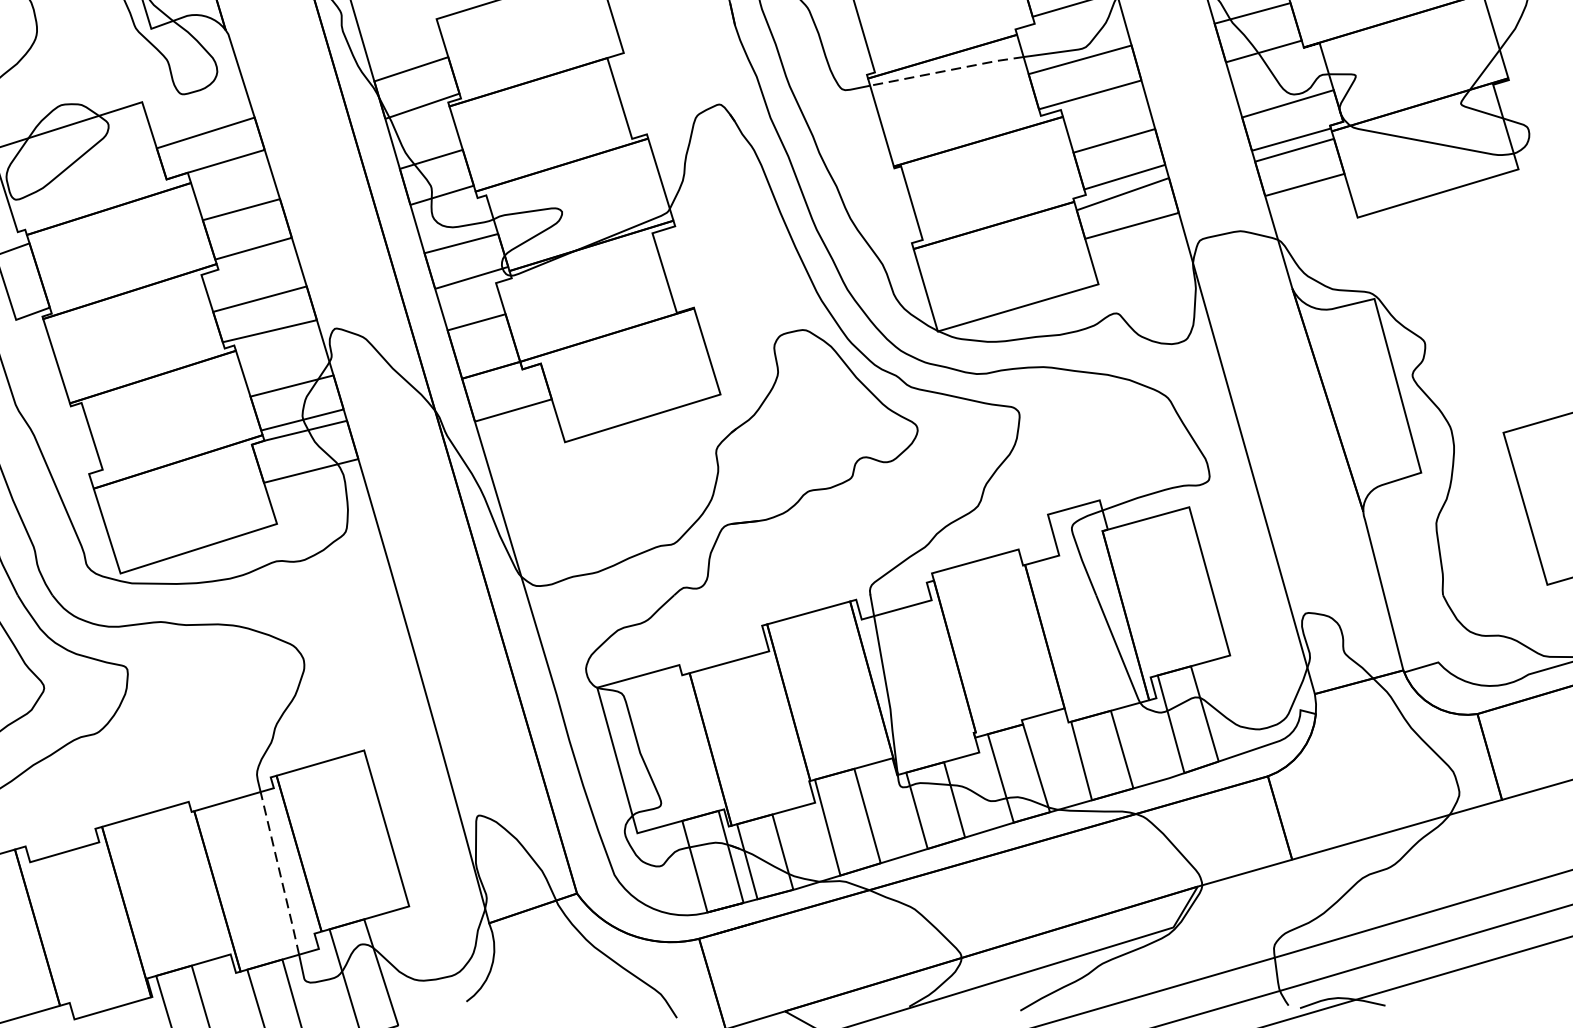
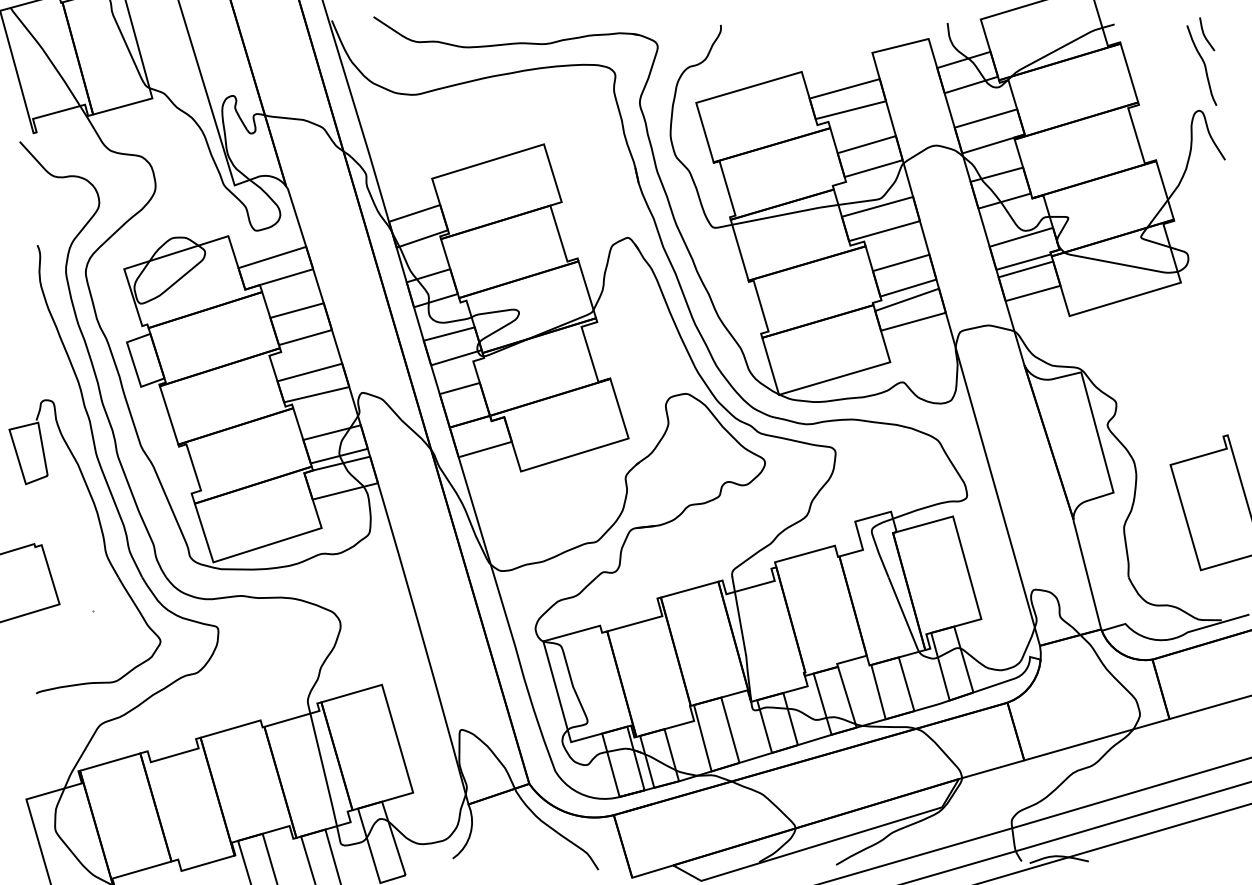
line: (947, 70) -> (785, 214), dashed -> solid
line: (279, 874) -> (323, 770), dashed -> solid

